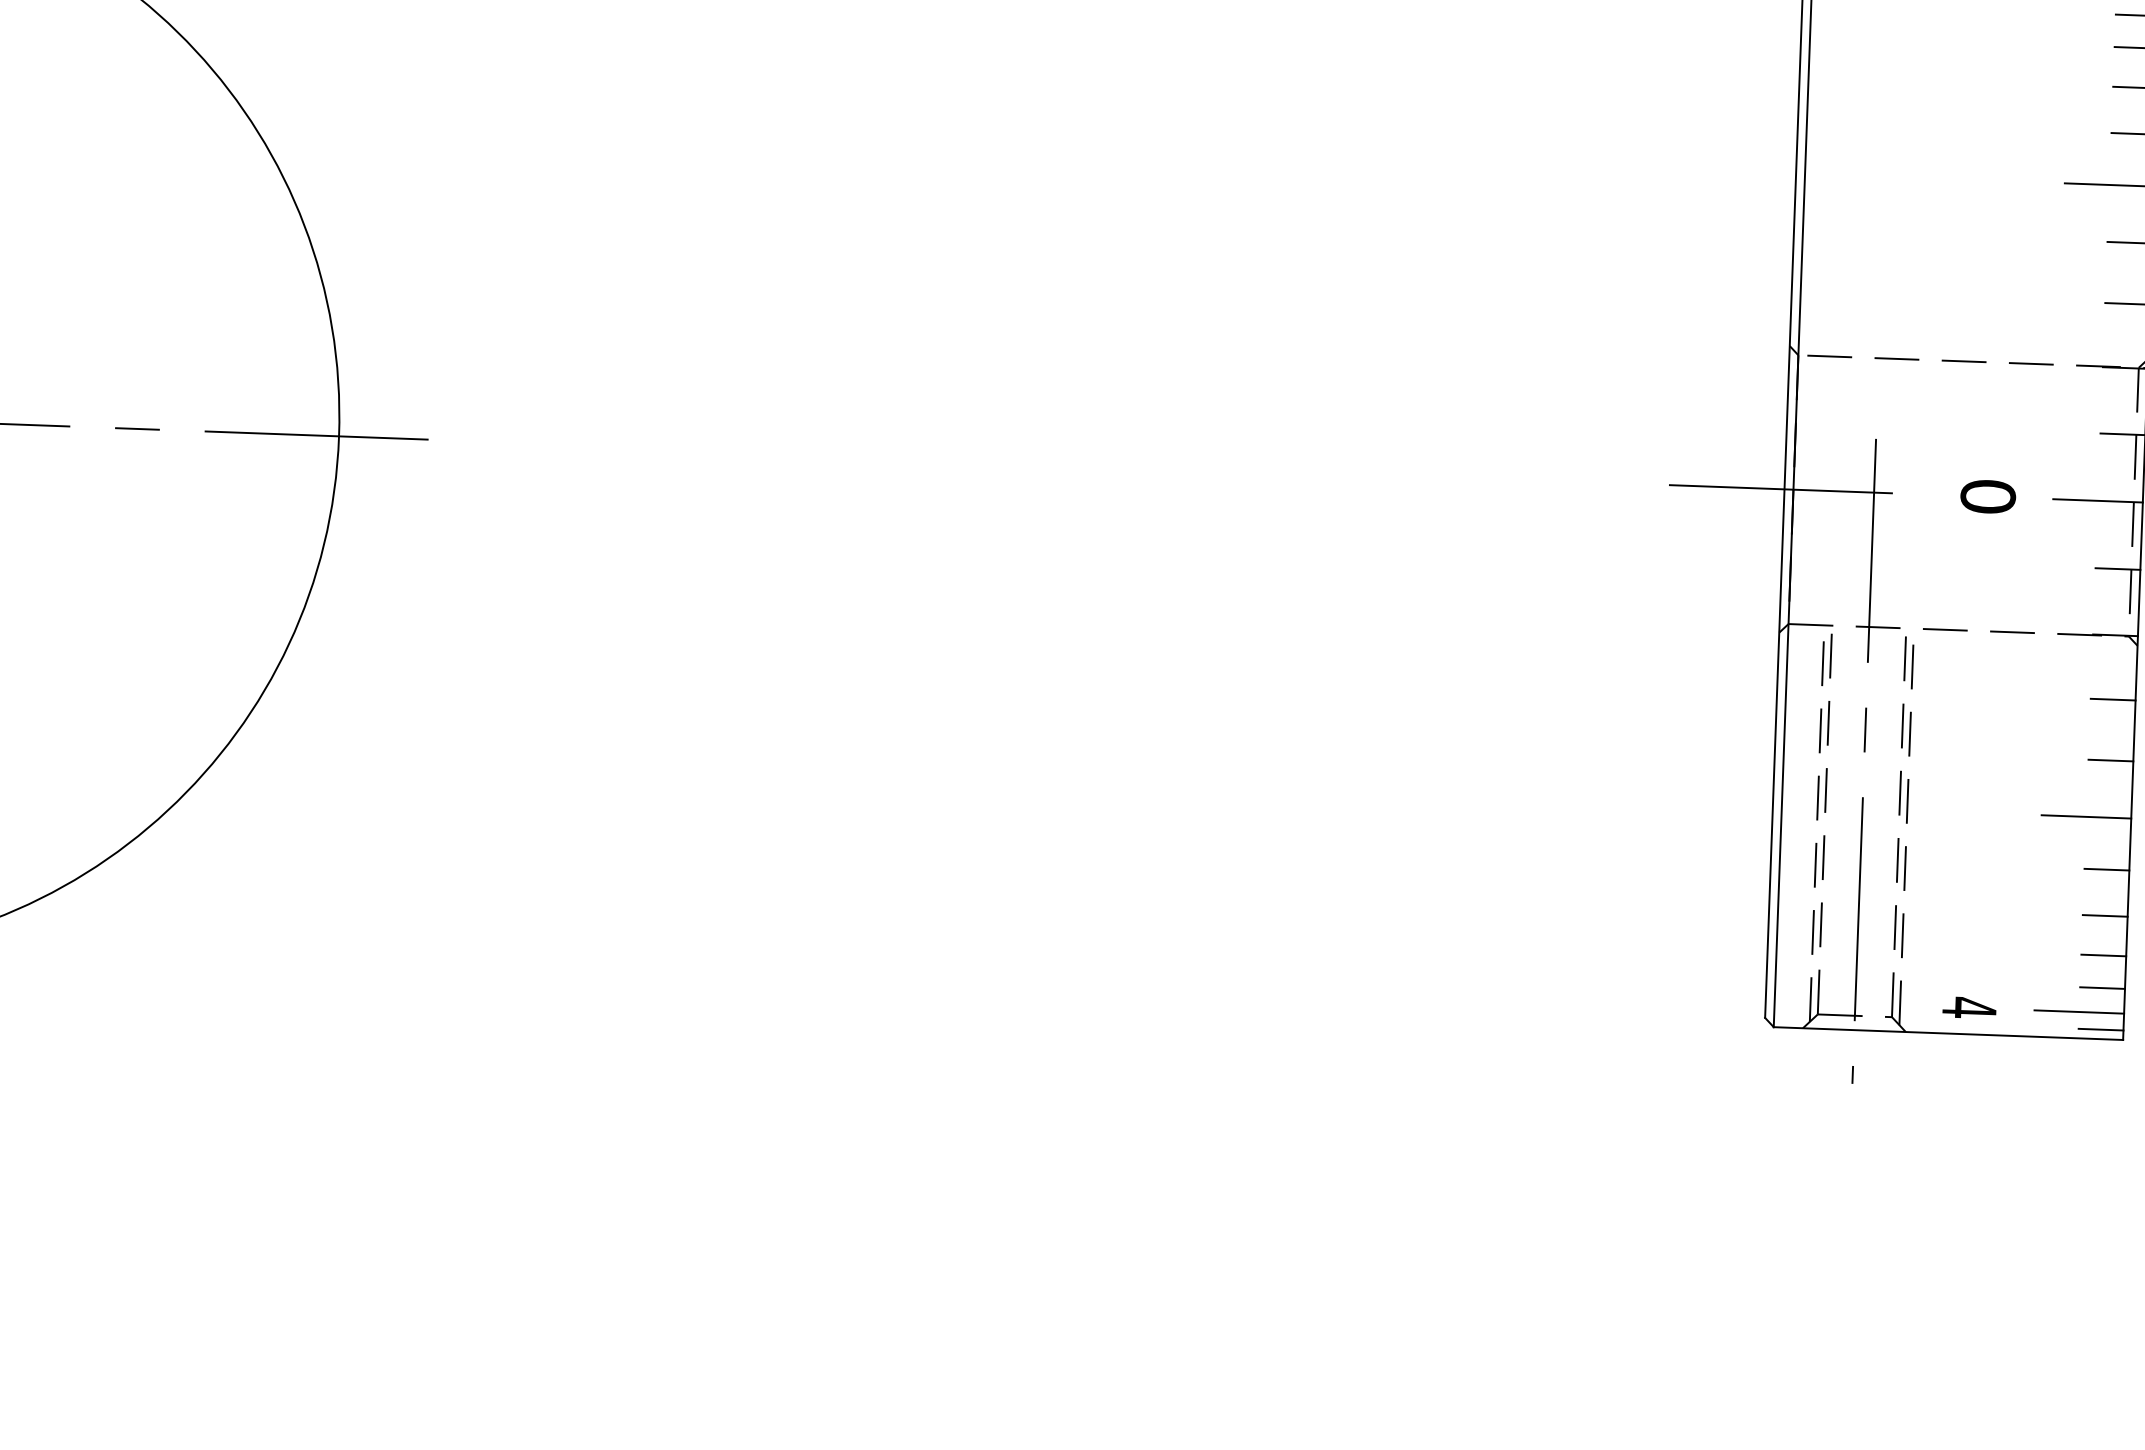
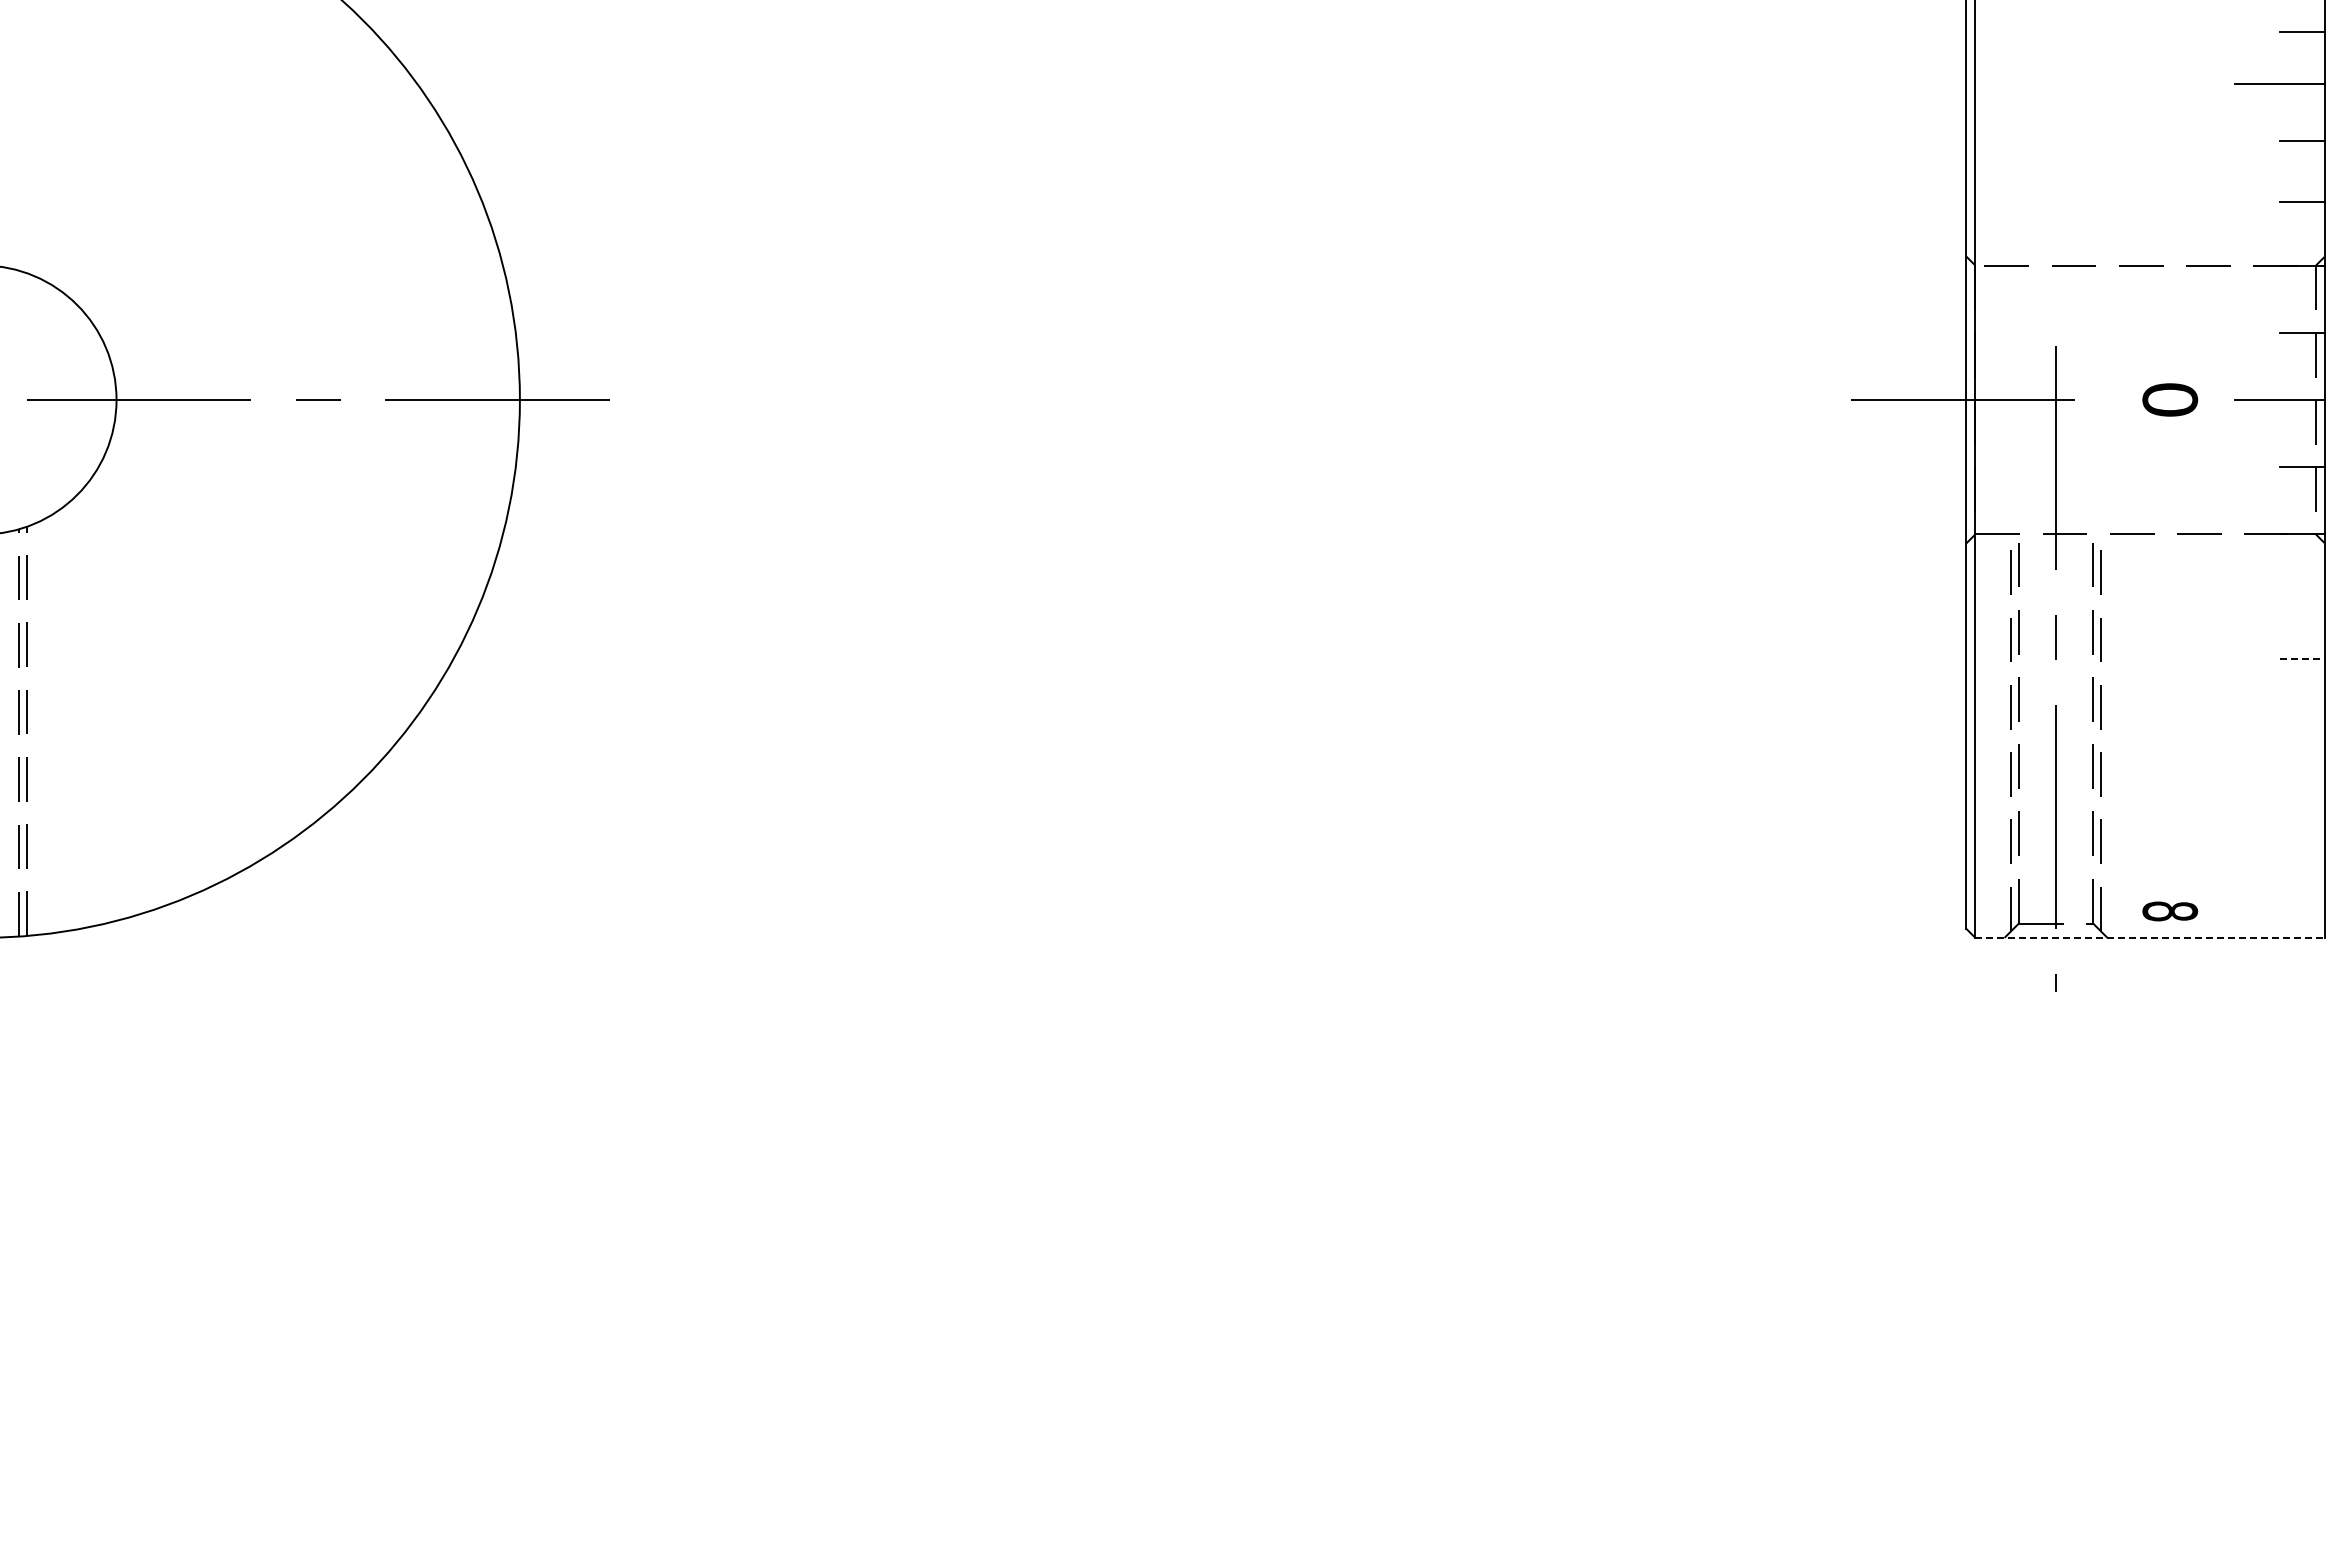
line: (2113, 700) -> (2302, 598), removed
line: (2111, 761) -> (2303, 659), solid -> dashed
line: (2085, 817) -> (2279, 716), removed
line: (2106, 869) -> (2302, 768), removed
line: (2105, 915) -> (2302, 814), removed
line: (2103, 955) -> (2302, 854), removed
line: (2102, 987) -> (2302, 886), removed
text: (1969, 1006) -> (2170, 910), 4 -> 8
line: (2078, 1011) -> (2279, 911), removed
line: (2101, 1029) -> (2302, 928), removed
line: (1948, 1033) -> (2150, 937), solid -> dashed

